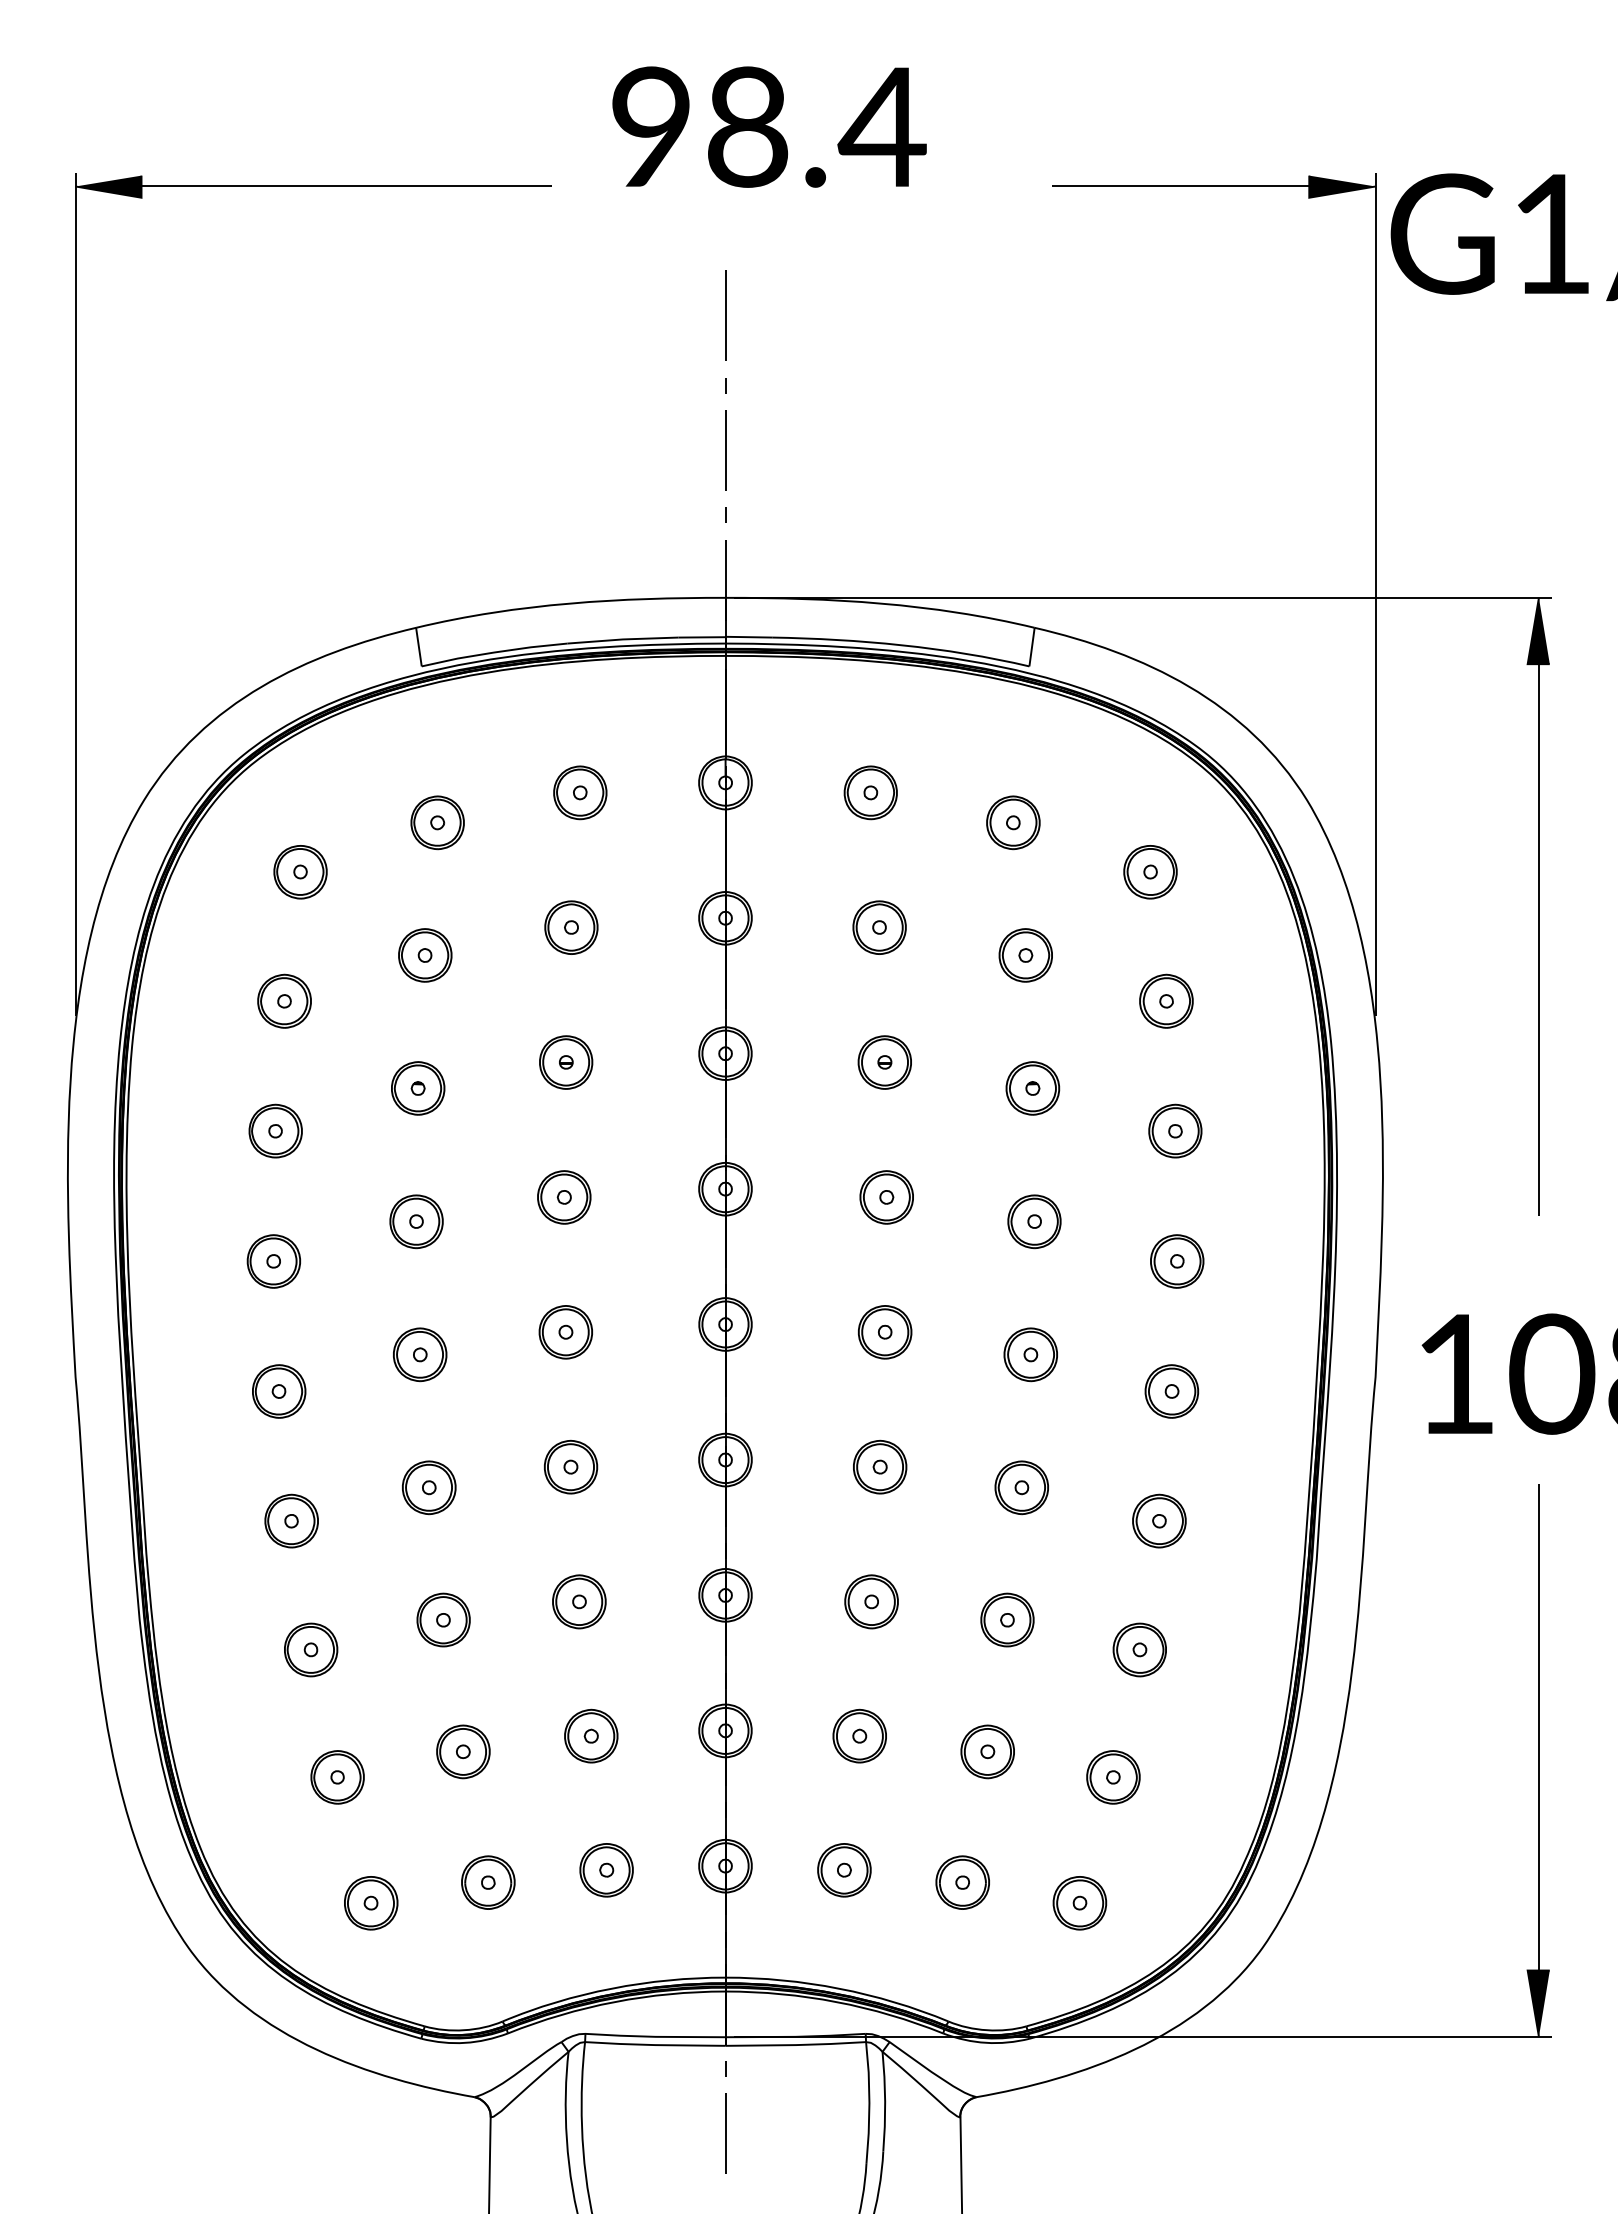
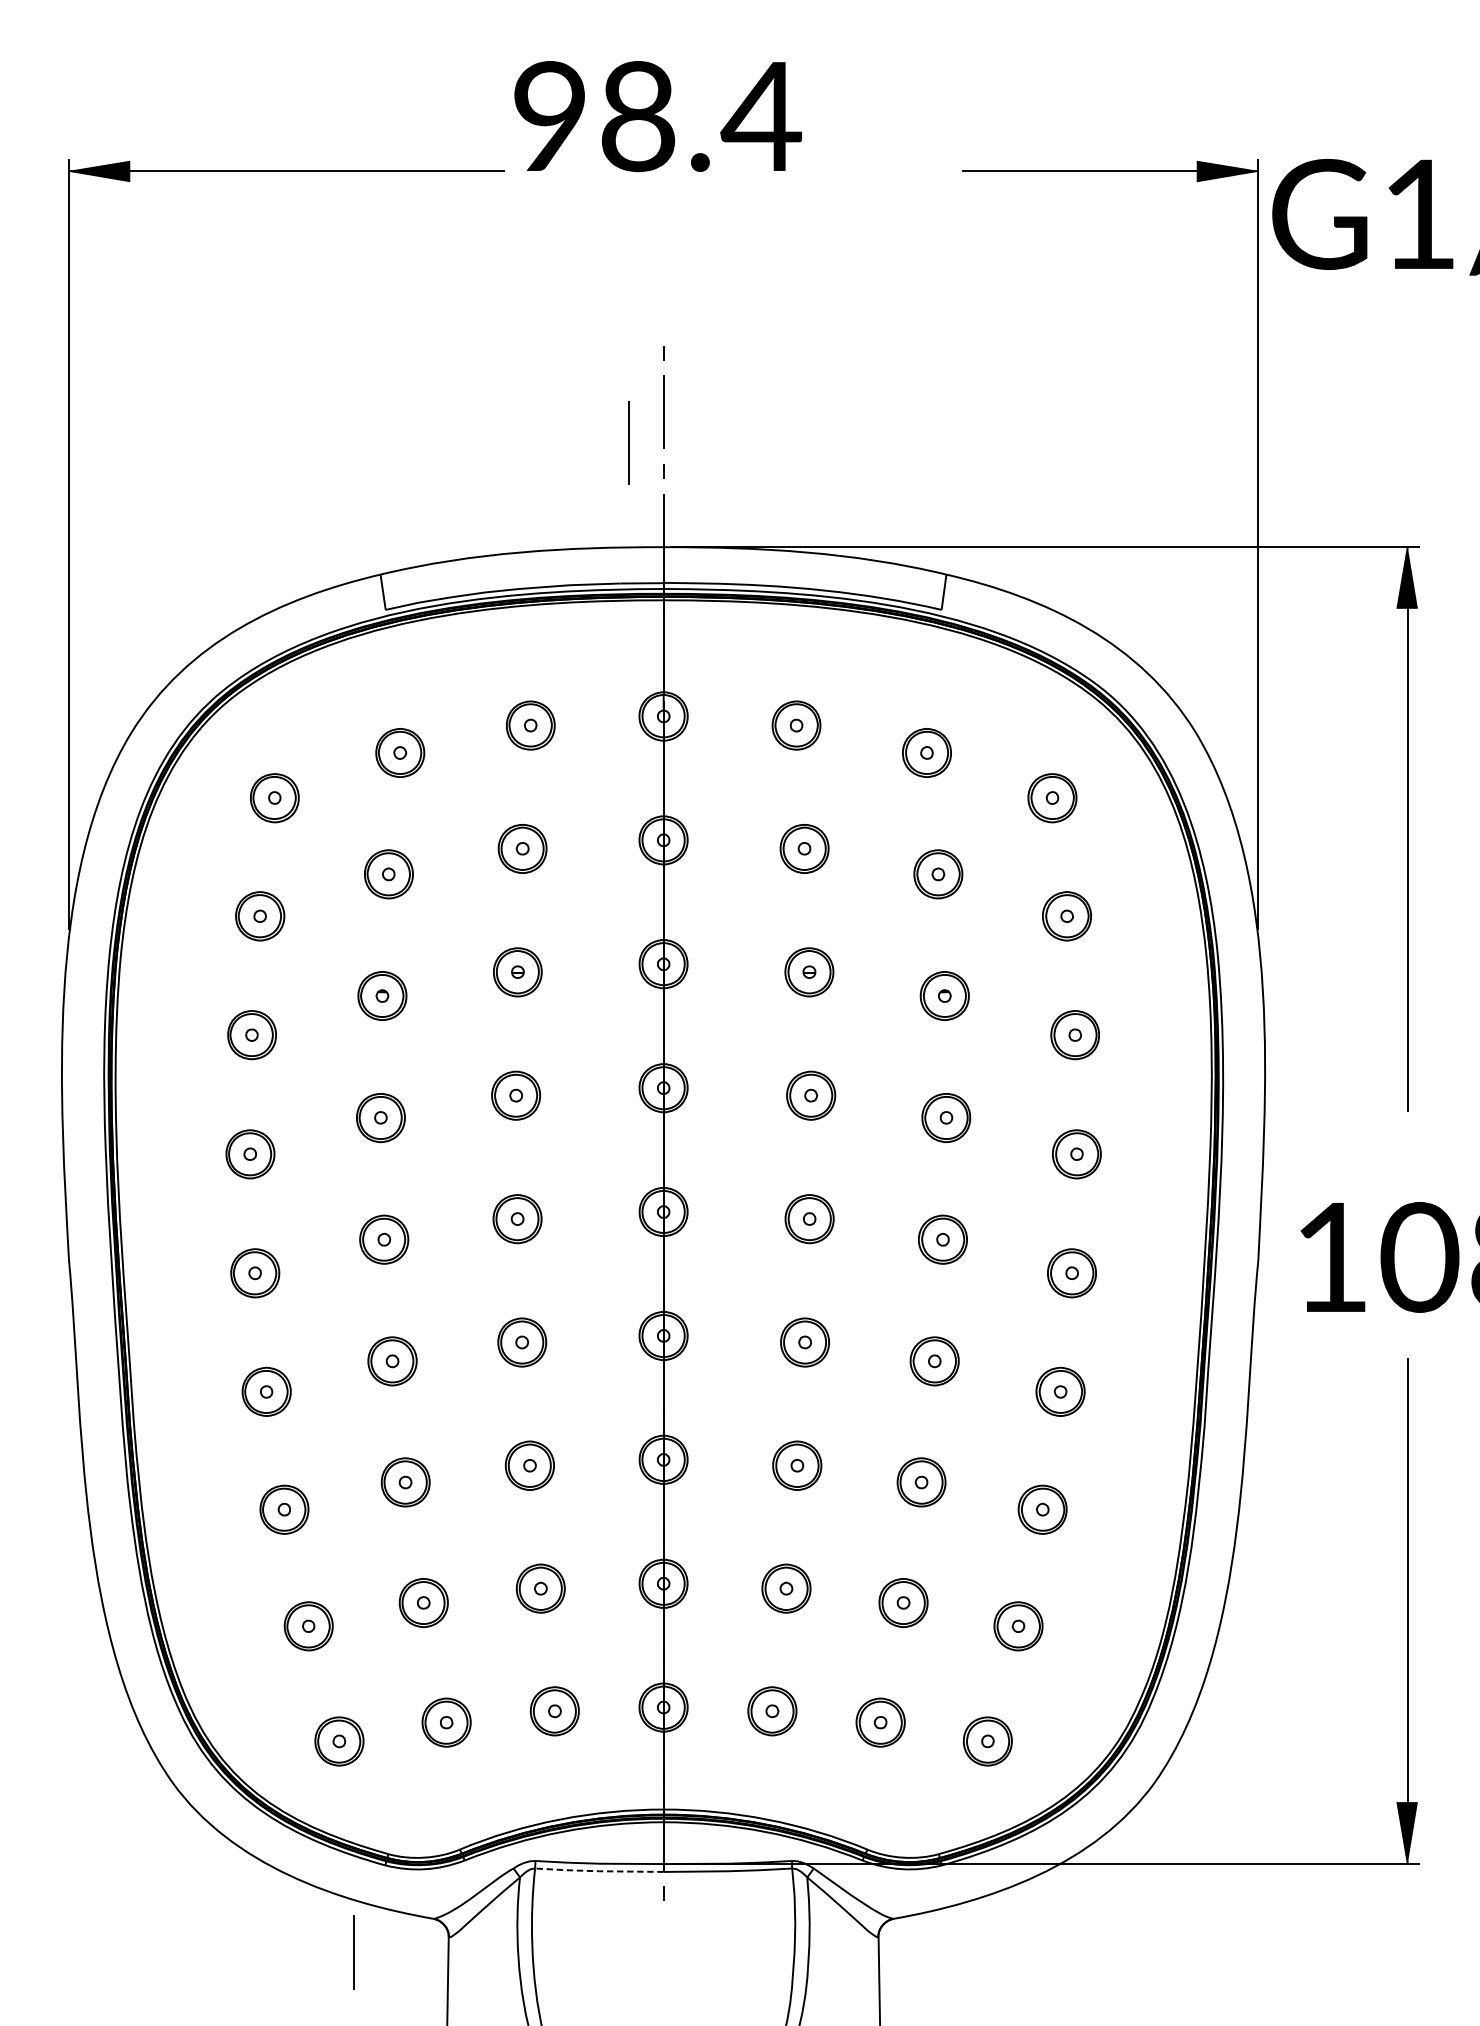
text: (769, 126) -> (658, 115), moved
line: (725, 315) -> (628, 442), moved
line: (655, 2045) -> (599, 1871), solid -> dashed
line: (725, 2133) -> (353, 1952), moved

